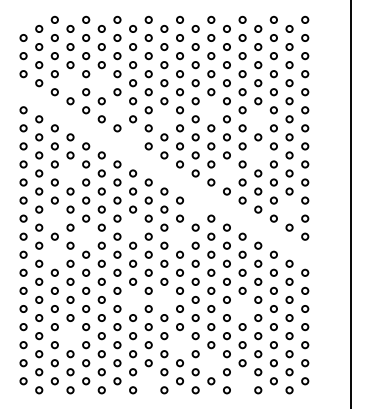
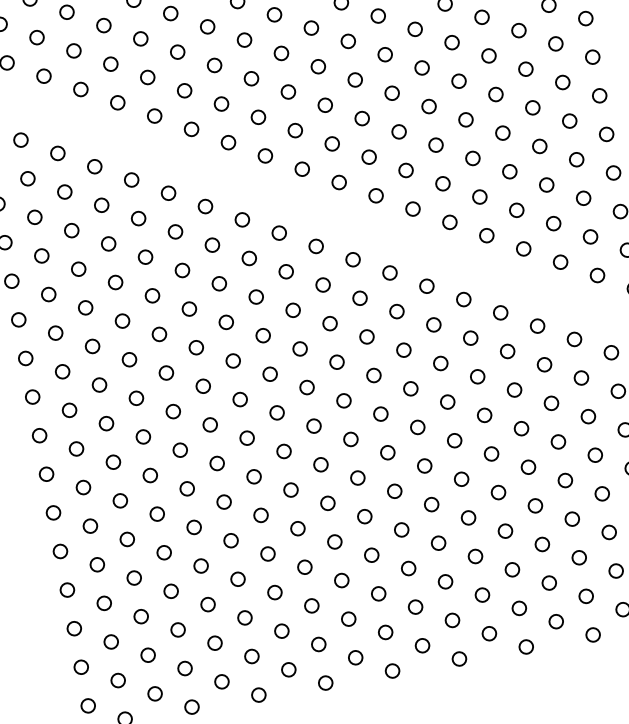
circle: (70, 83) -> (74, 51), added
circle: (101, 83) -> (140, 39), added
circle: (117, 110) -> (184, 91), added
circle: (211, 110) -> (385, 55), added
circle: (164, 119) -> (288, 92), added
circle: (258, 119) -> (489, 56), added
circle: (133, 137) -> (229, 142), added
circle: (258, 155) -> (503, 133), added
circle: (70, 173) -> (108, 243), added
circle: (226, 173) -> (441, 183), added
circle: (195, 209) -> (389, 272), added
circle: (289, 209) -> (590, 236), added
circle: (54, 218) -> (91, 346), added
circle: (133, 227) -> (263, 335), added
circle: (86, 236) -> (167, 372), added
circle: (179, 236) -> (365, 336), added
circle: (54, 254) -> (105, 423), added
circle: (133, 299) -> (291, 488), added
circle: (164, 299) -> (357, 477), added
circle: (242, 308) -> (528, 466), added
circle: (70, 336) -> (171, 592), added
circle: (179, 345) -> (407, 569), added
circle: (211, 363) -> (482, 595), added
circle: (148, 381) -> (355, 658), added
circle: (242, 381) -> (556, 622), added

